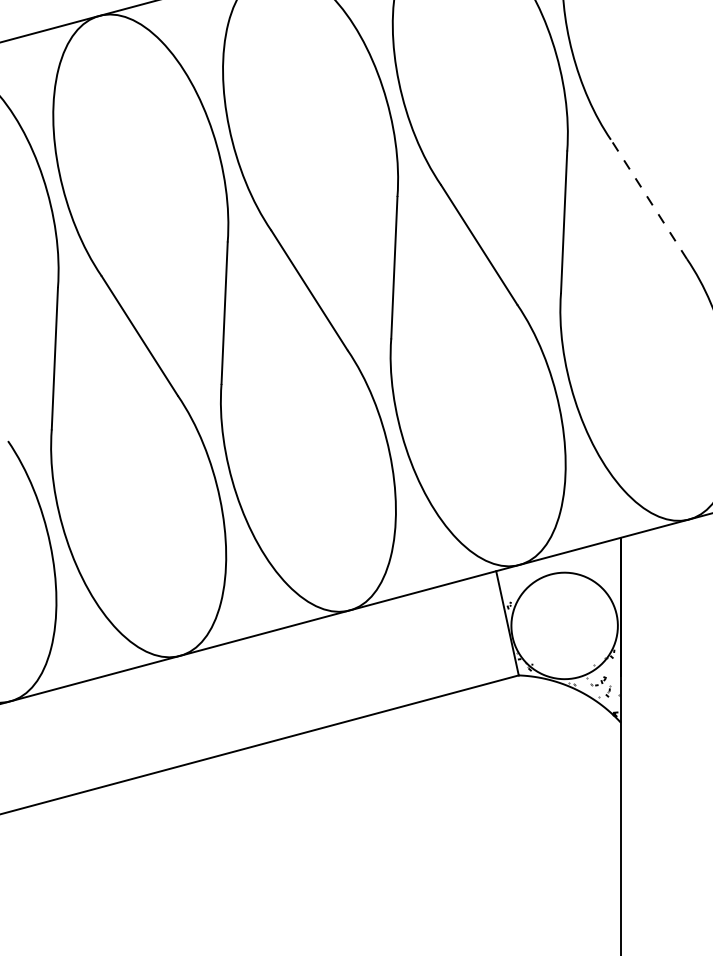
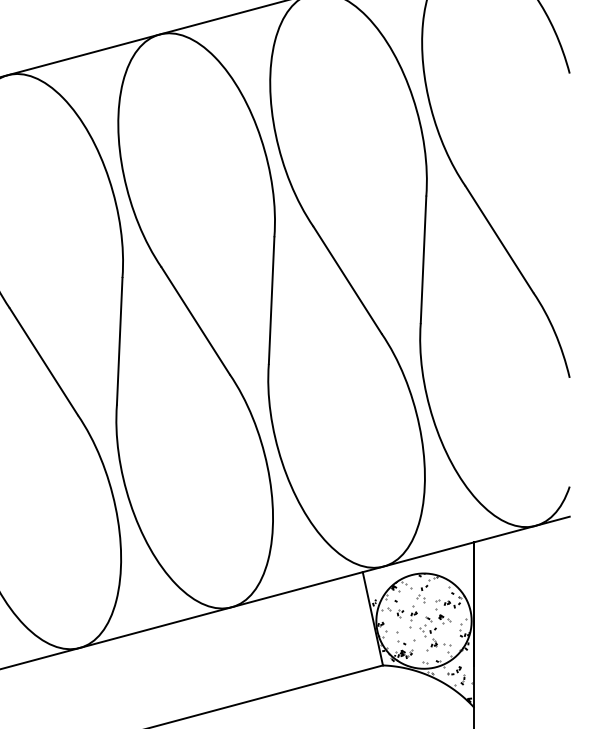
line: (648, 199) -> (499, 239), dashed -> solid
hatch: (564, 622) -> (423, 618), added

